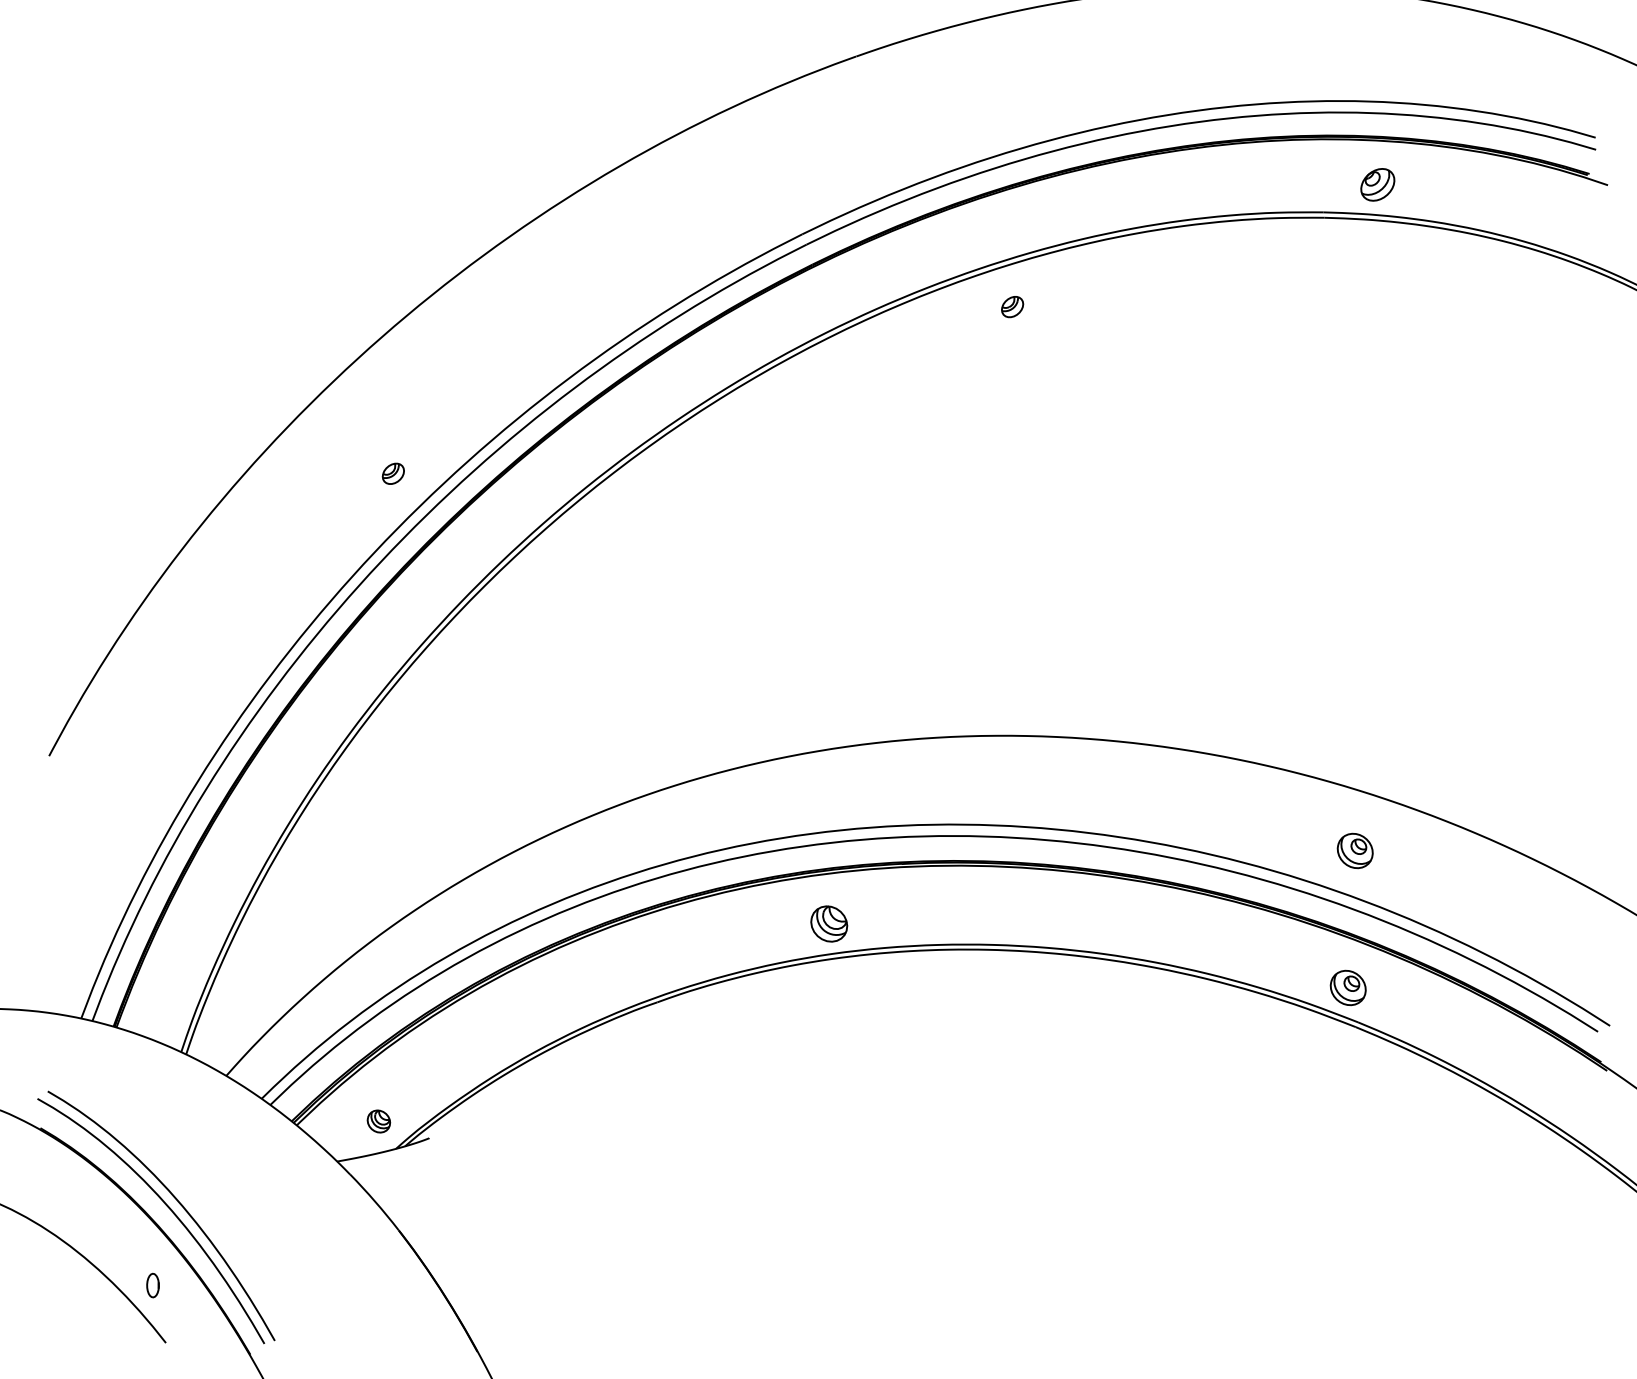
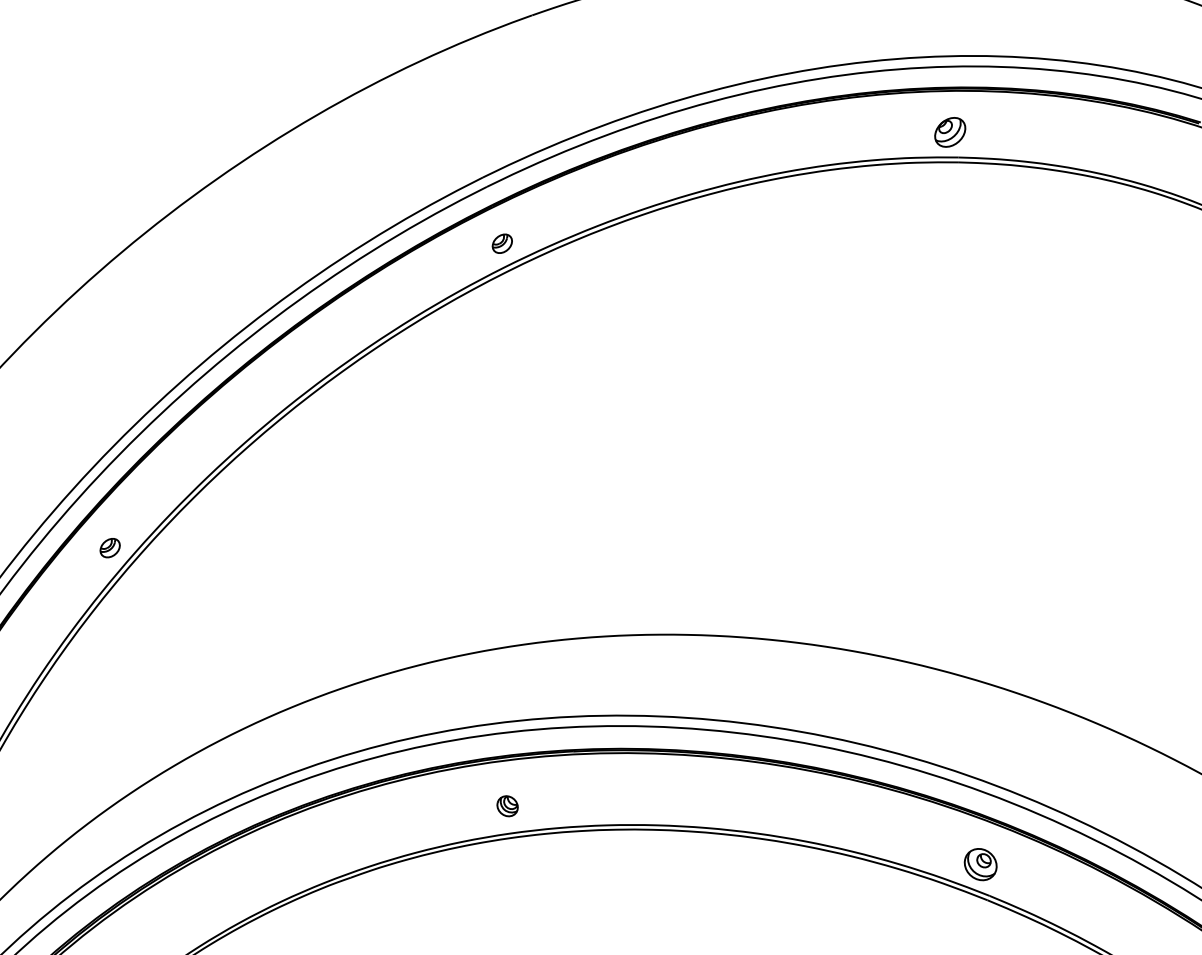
part: (1377, 184) -> (949, 132), moved
part: (1012, 307) -> (502, 244), moved
part: (392, 473) -> (109, 547), moved
part: (1354, 850) -> (986, 739), removed
part: (829, 923) -> (507, 805), size x0.62

